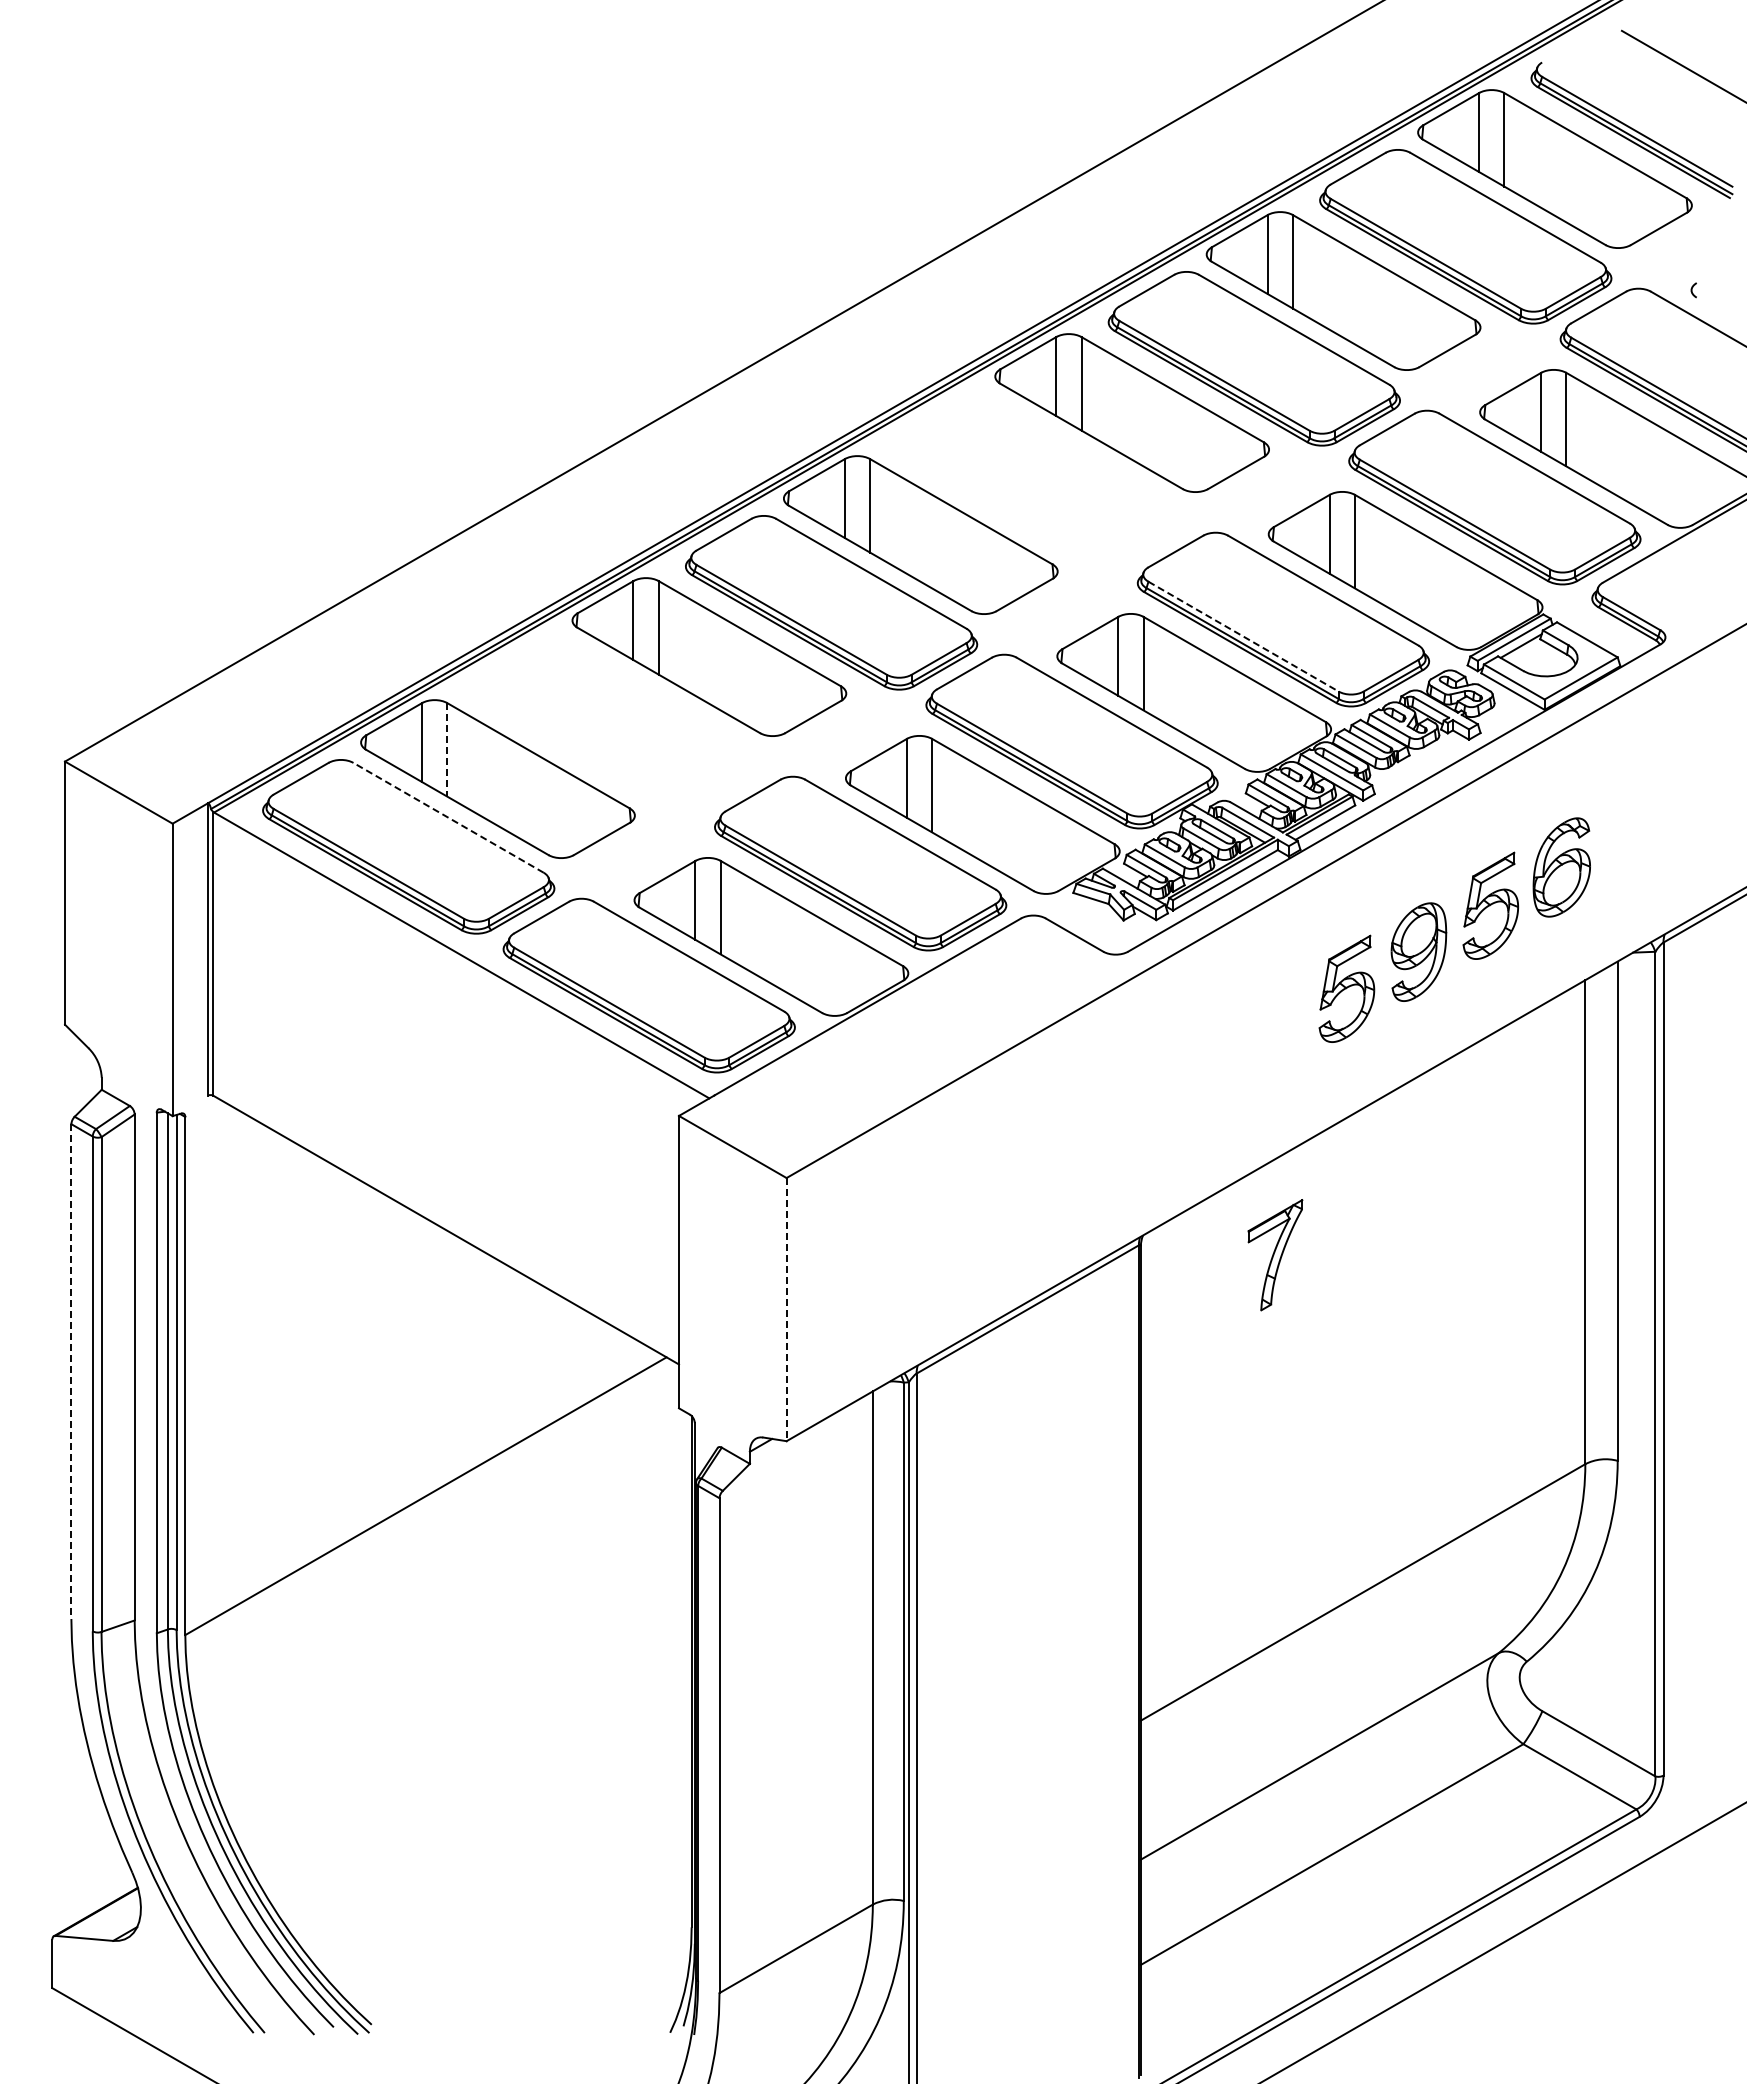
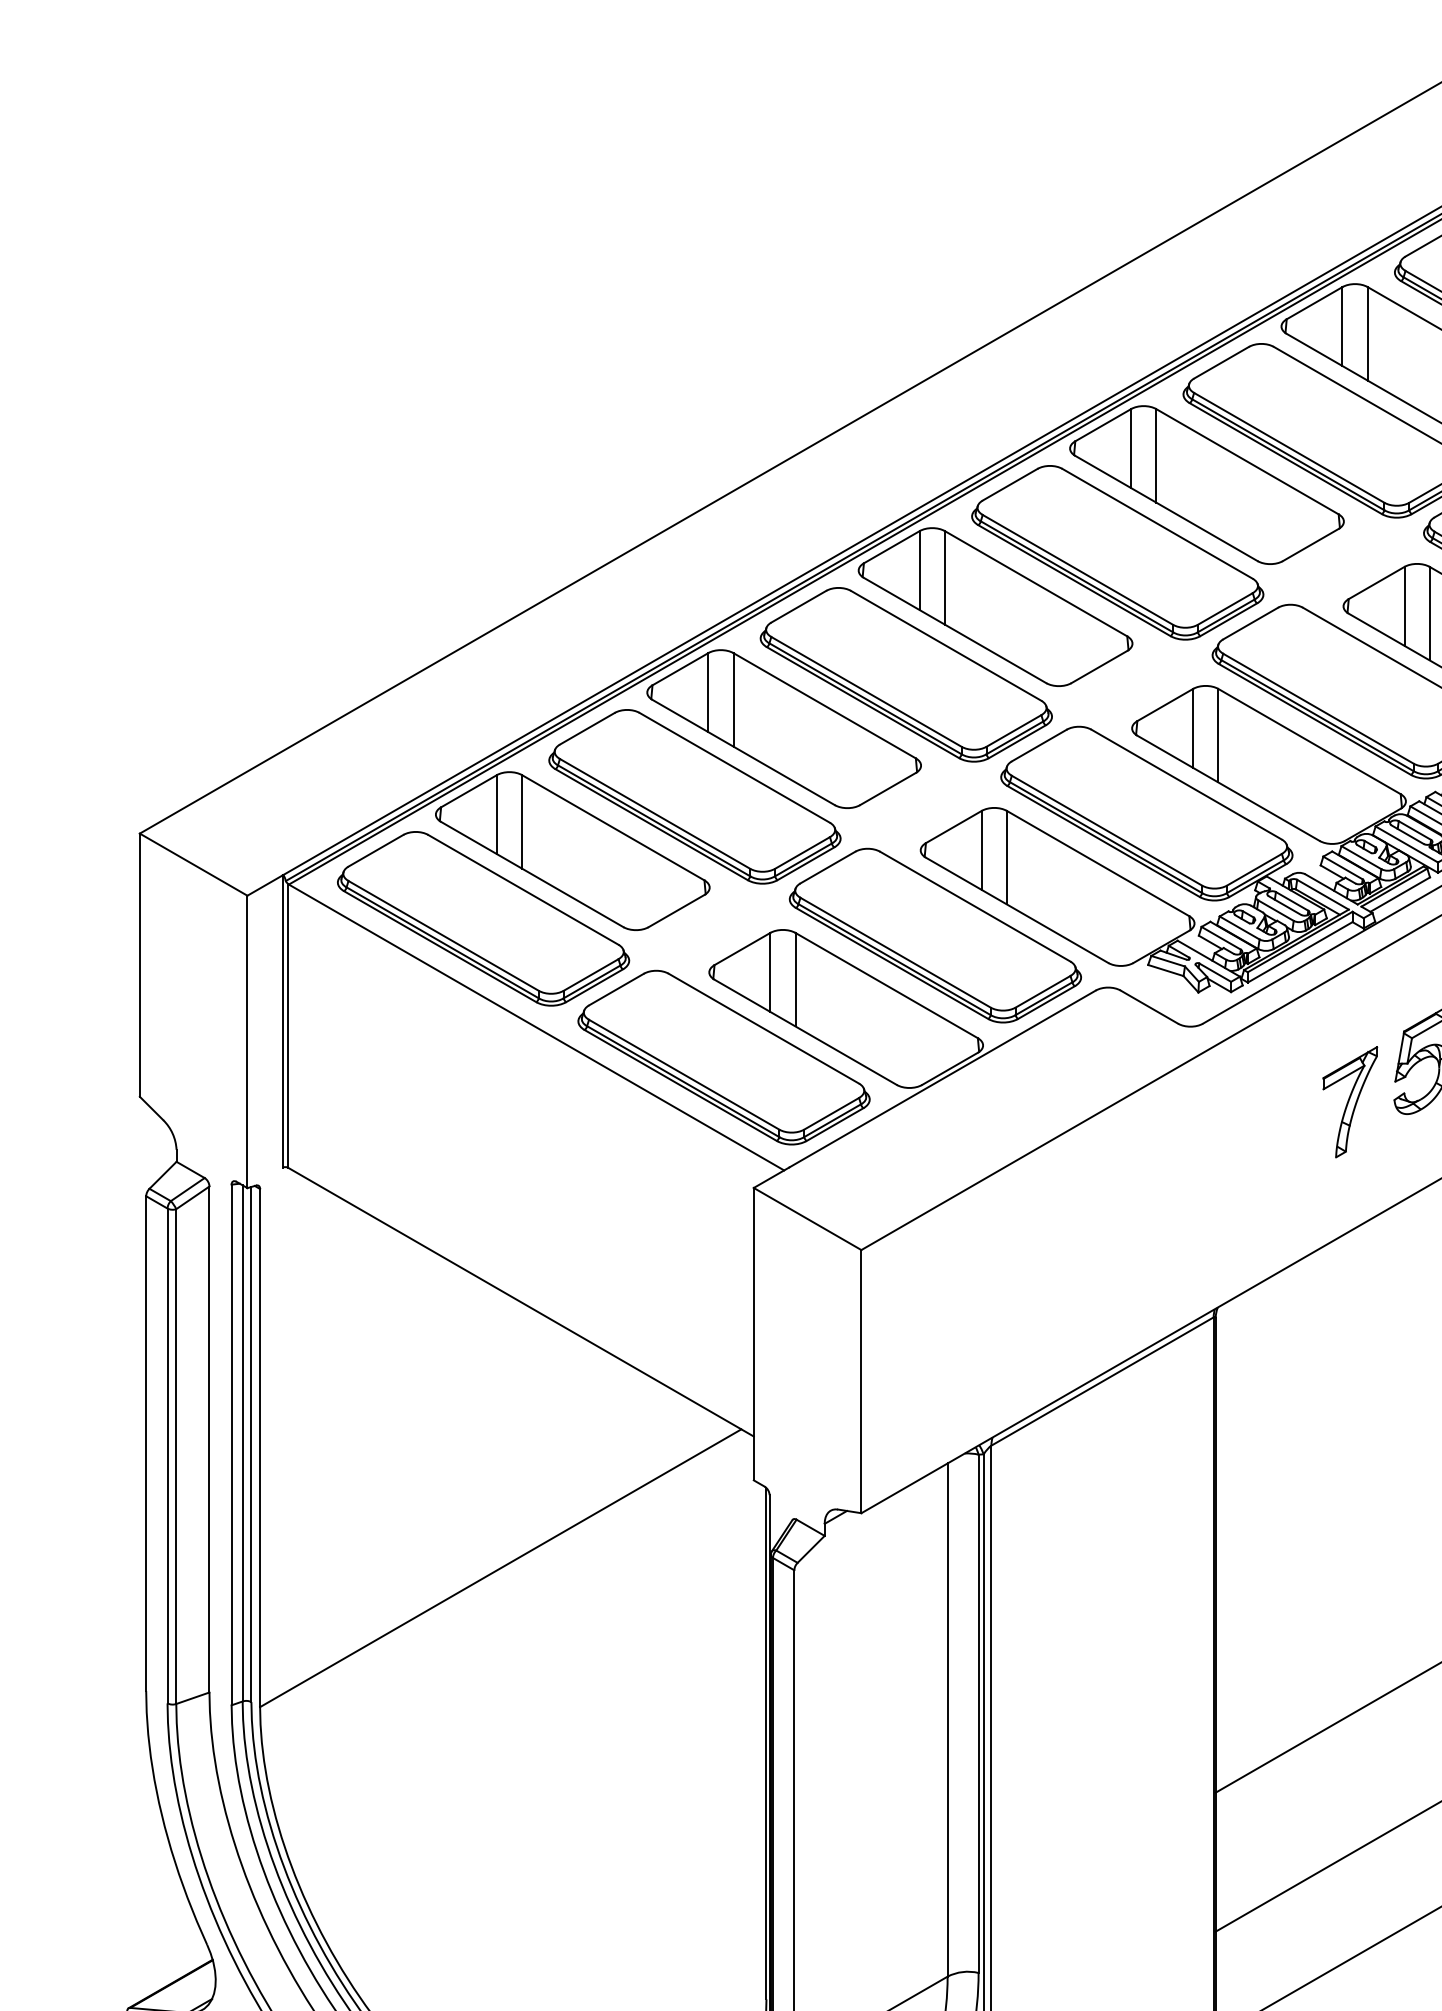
part: (1042, 480) -> (1117, 552), added
line: (1243, 636) -> (1318, 708), dashed -> solid
part: (619, 724) -> (694, 796), added
line: (447, 749) -> (522, 821), dashed -> solid
line: (448, 817) -> (523, 889), dashed -> solid
part: (1275, 1255) -> (1350, 1102), moved
line: (786, 1309) -> (861, 1381), dashed -> solid
line: (71, 1372) -> (146, 1444), dashed -> solid

